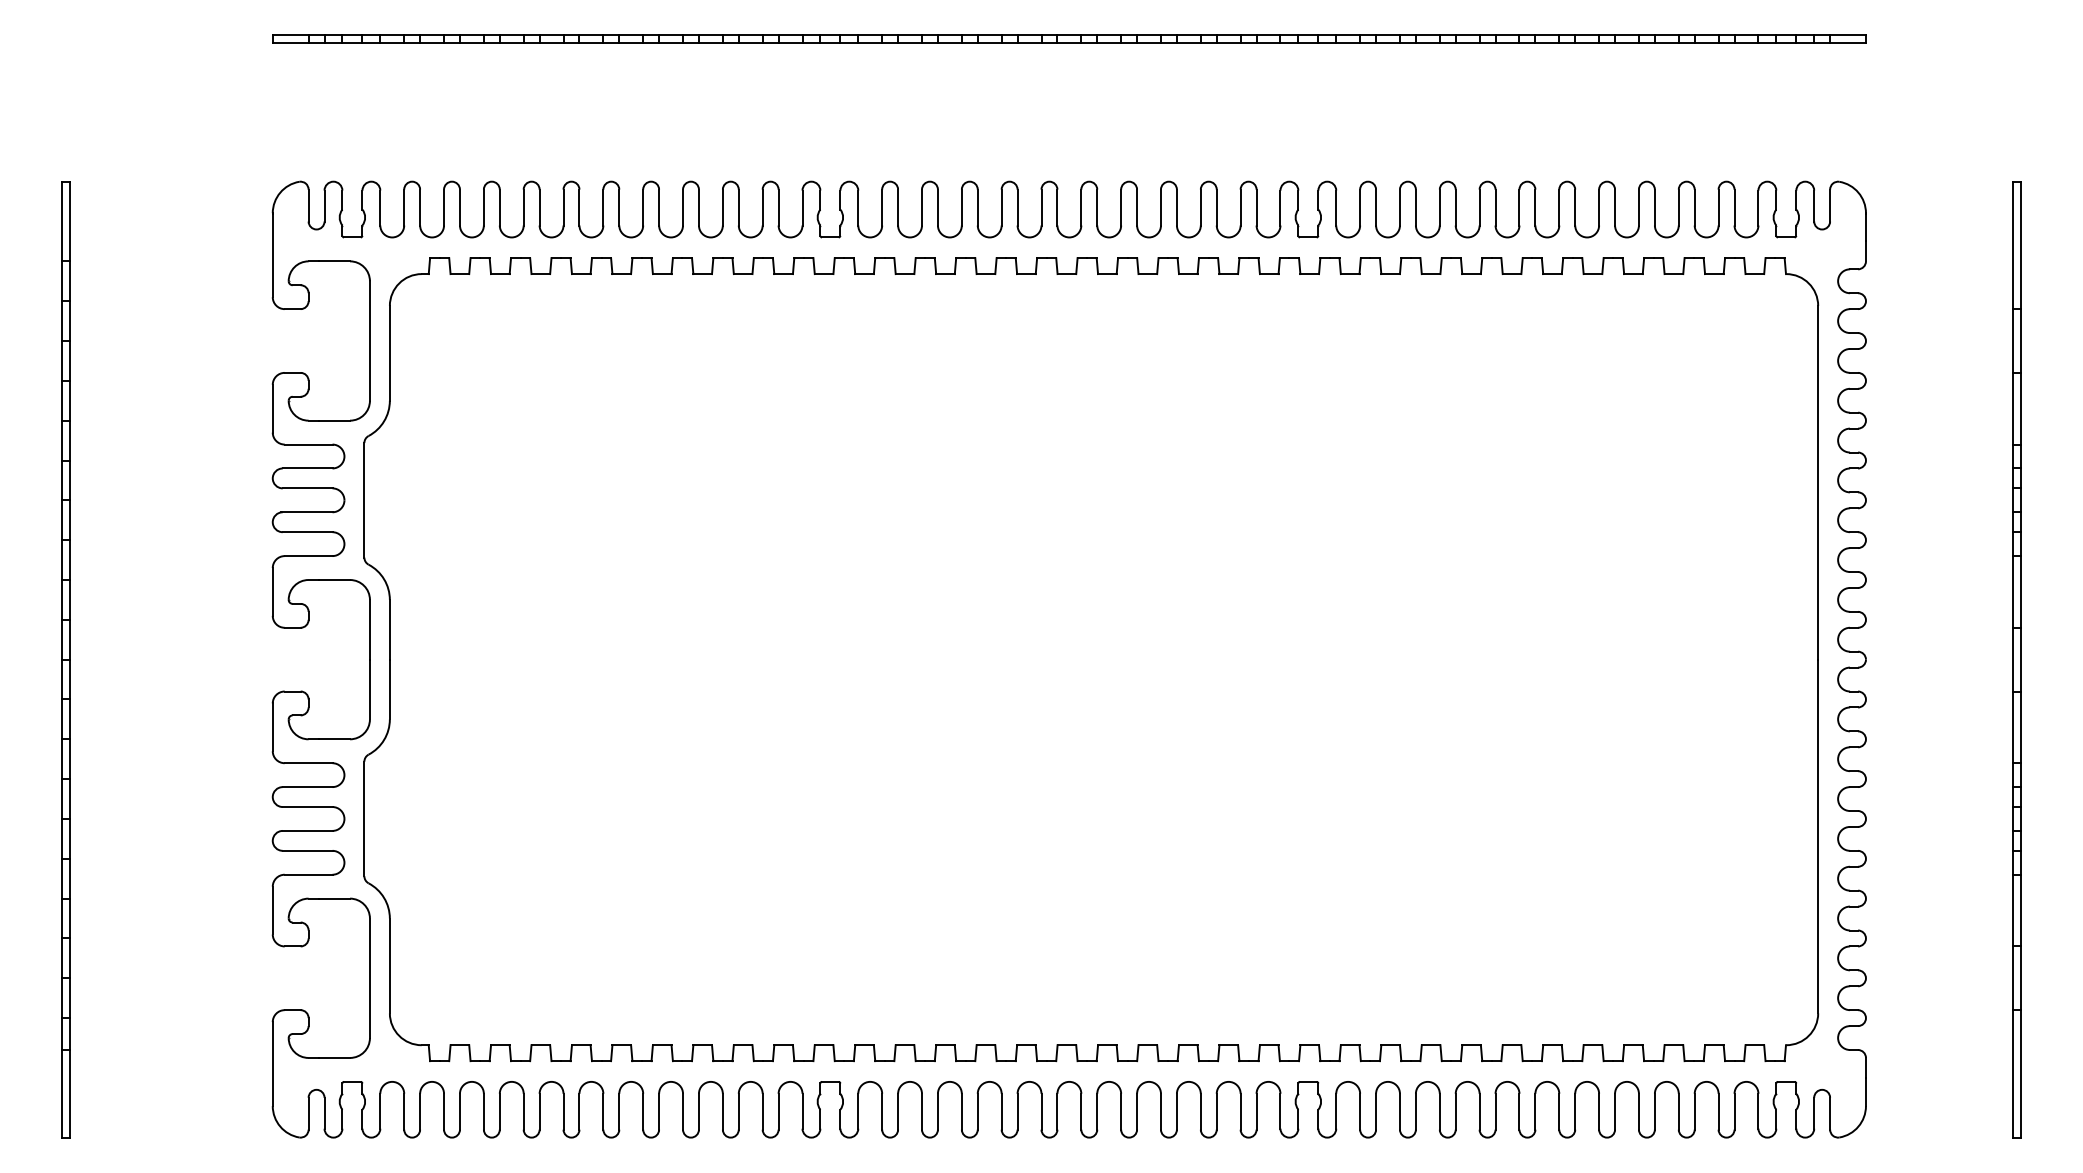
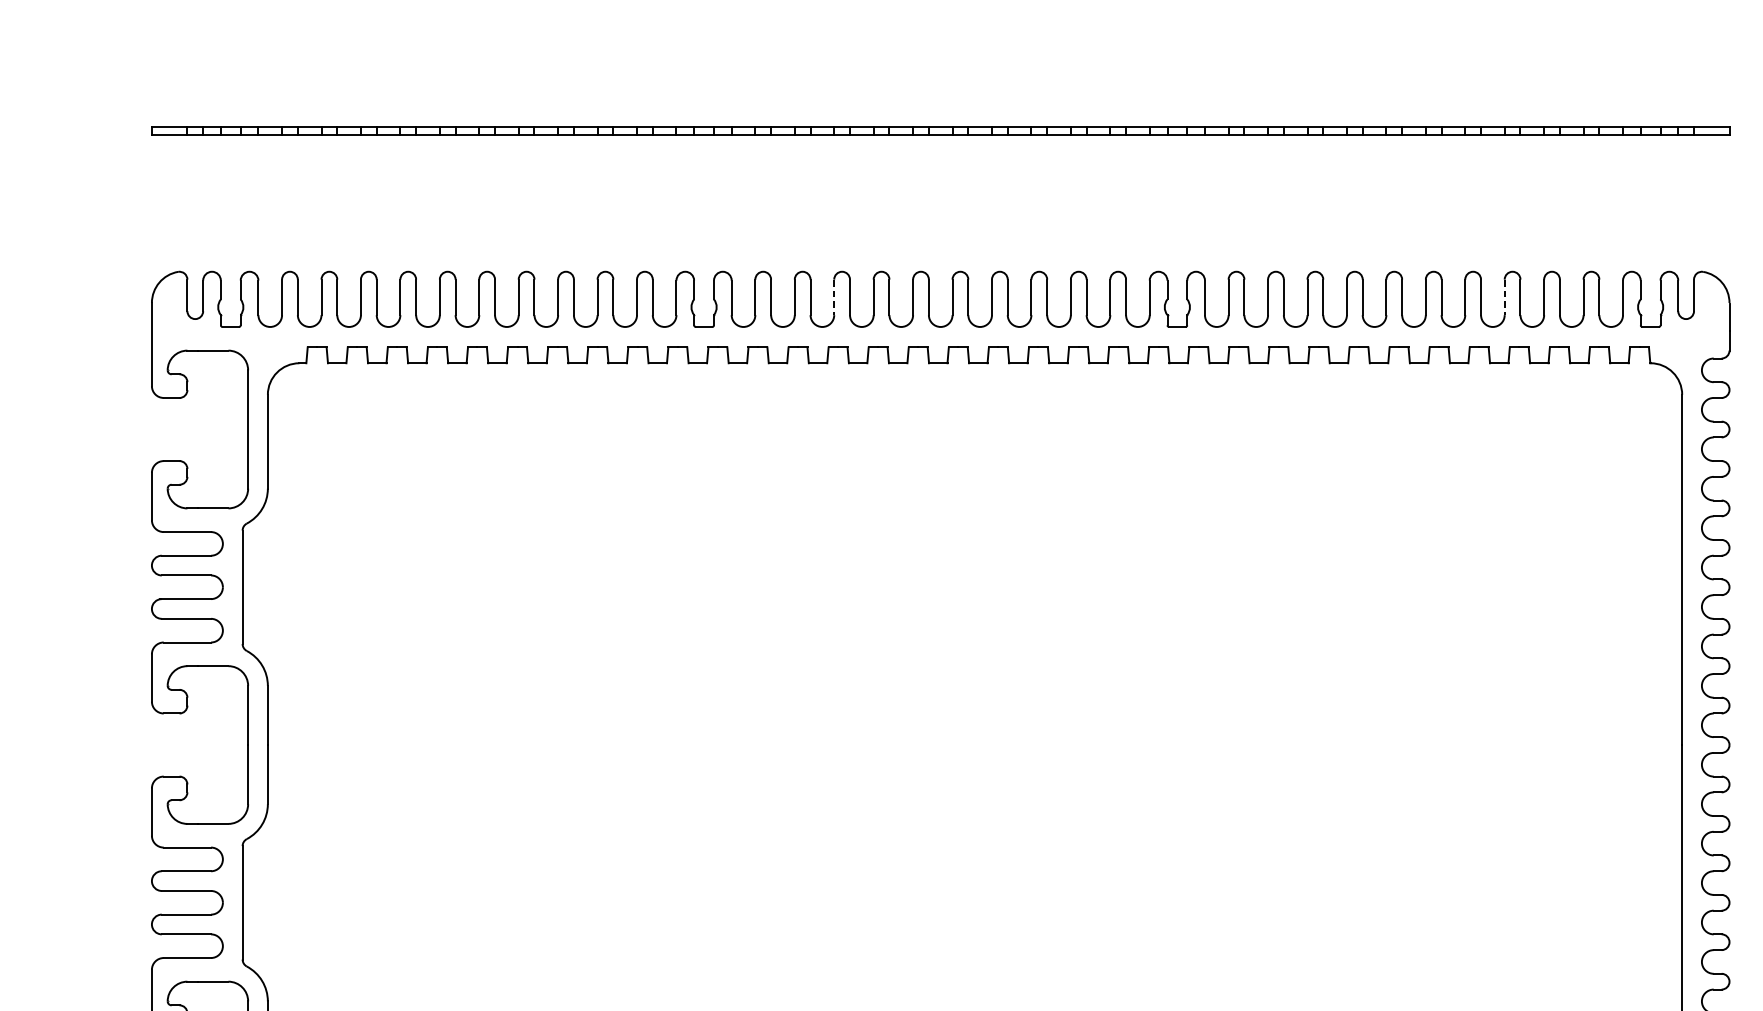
line: (961, 207) -> (833, 297), solid -> dashed
line: (1638, 207) -> (1504, 297), solid -> dashed

